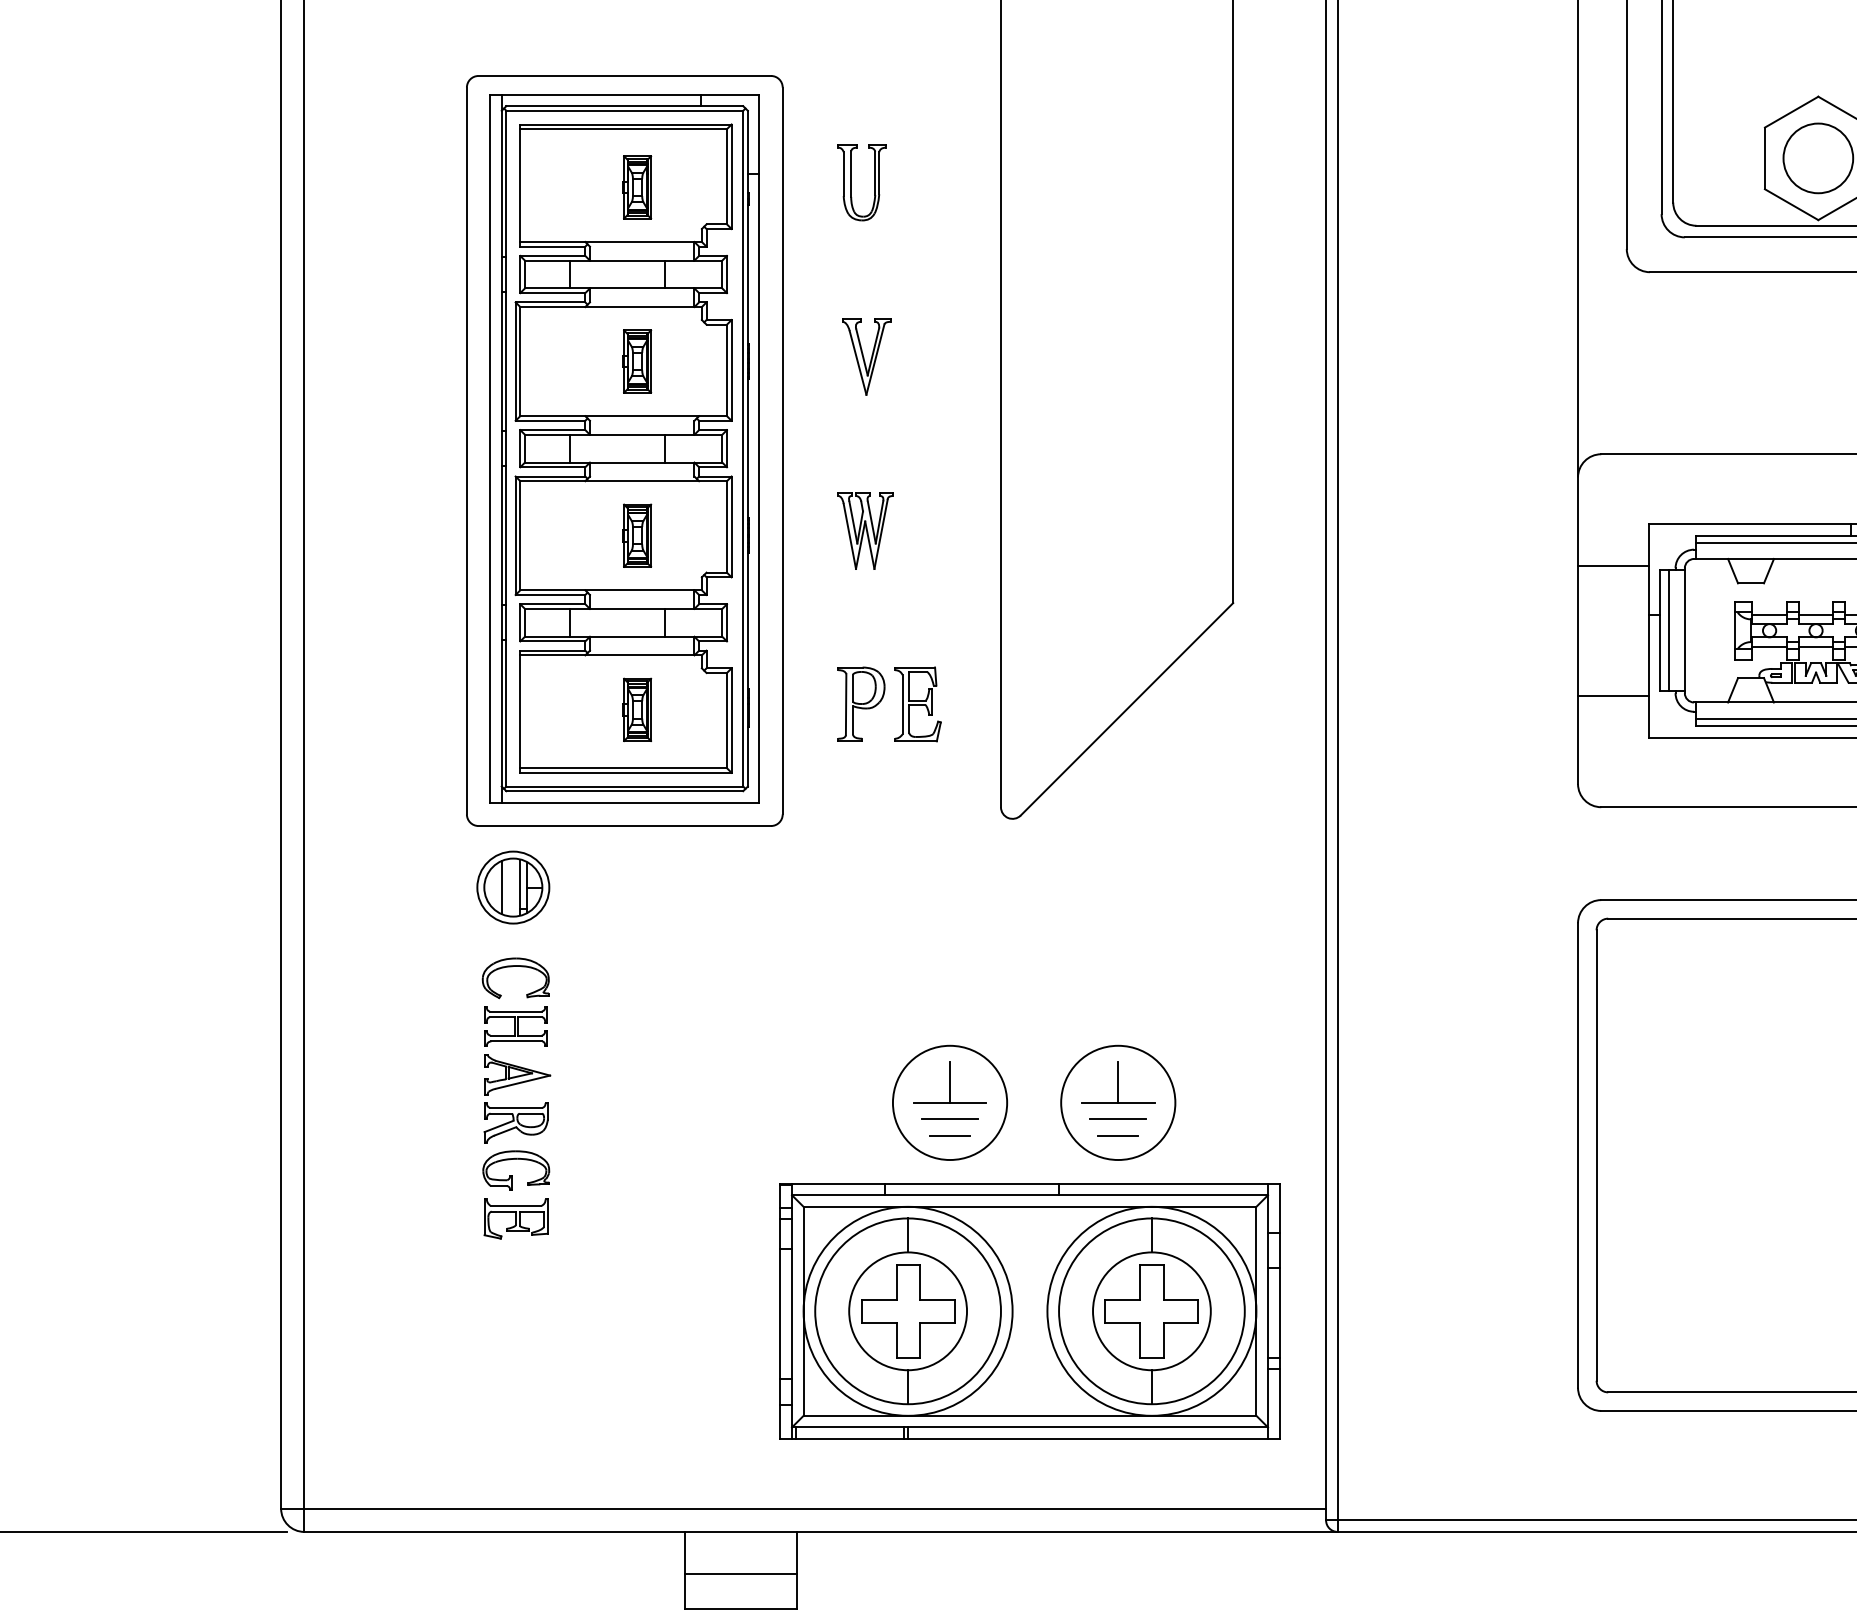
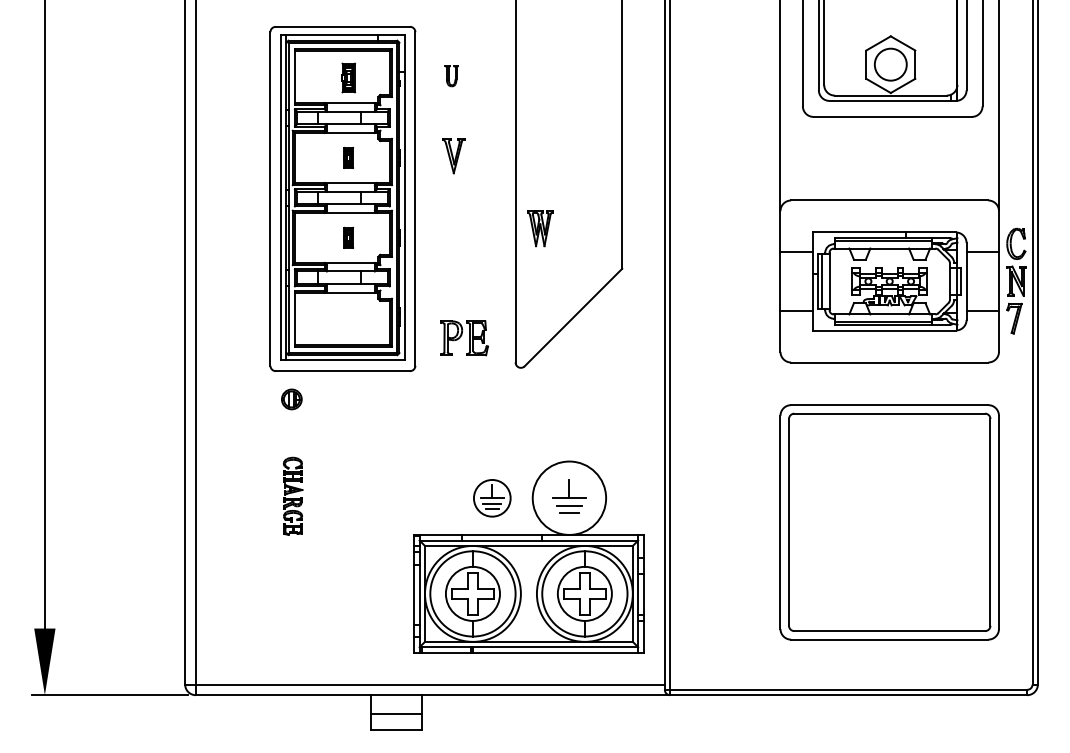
part: (861, 181) -> (451, 75), size x0.6
part: (636, 360) -> (348, 157), size x0.7
part: (865, 530) -> (540, 228), moved
part: (636, 534) -> (348, 237), size x0.7
part: (889, 704) -> (464, 338), moved
part: (636, 709) -> (348, 317), removed
part: (512, 887) -> (291, 399), size x0.6
part: (514, 1099) -> (292, 496), size x0.6
part: (950, 1103) -> (492, 498), size x0.7
circle: (1118, 1103) -> (569, 498), size x1.4

